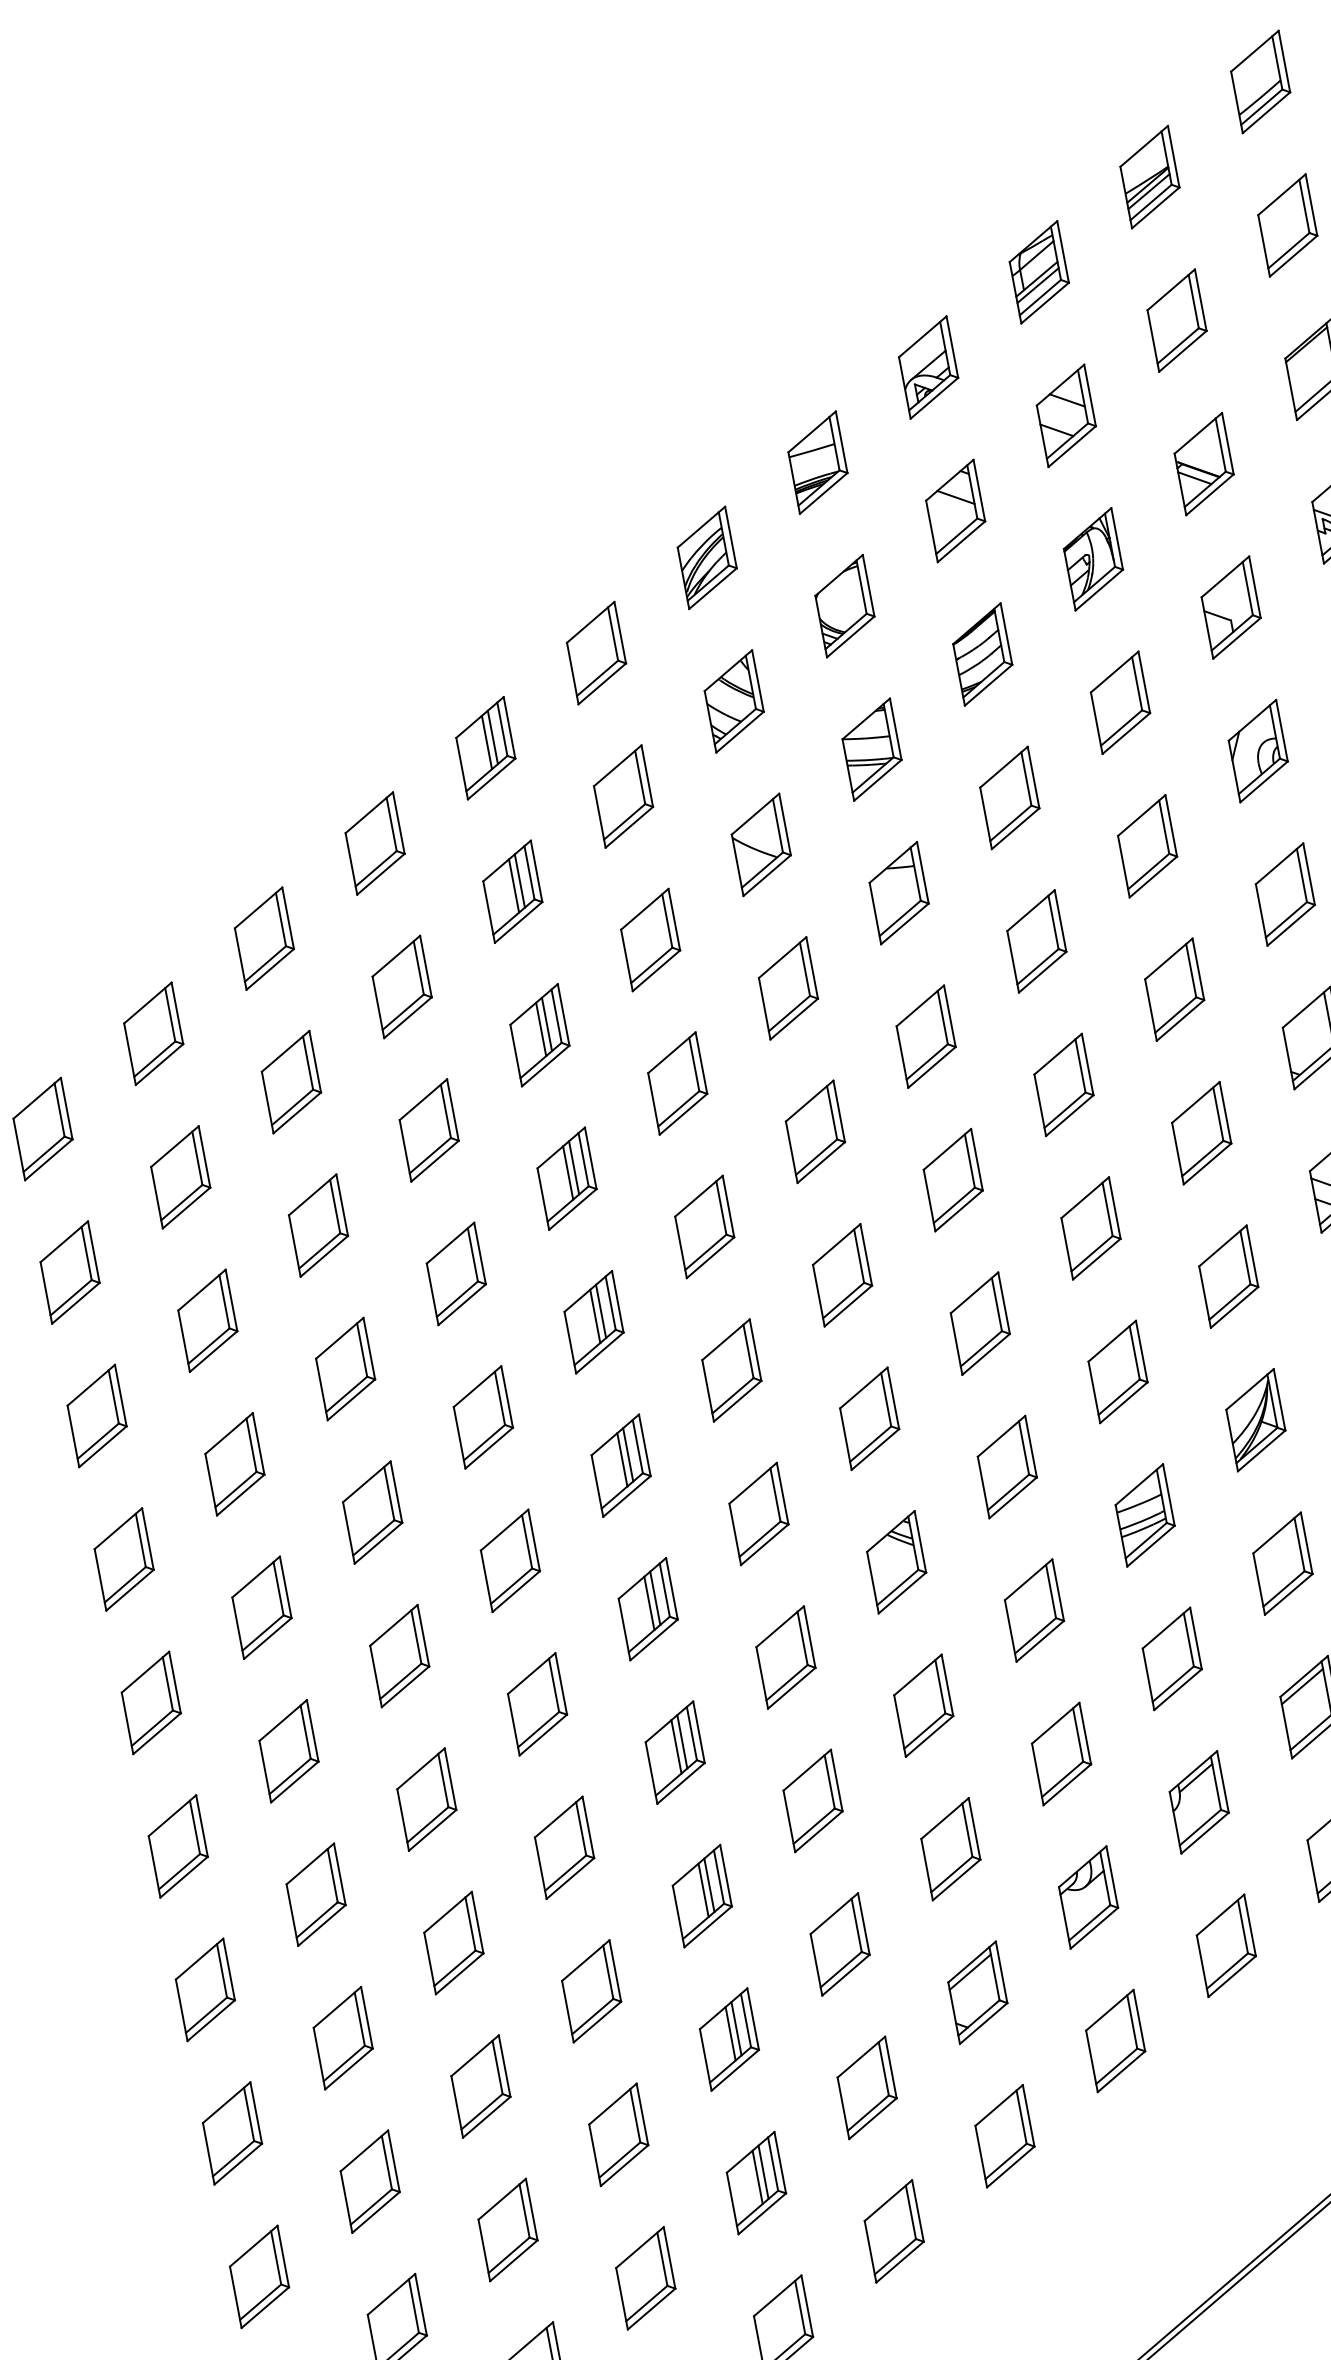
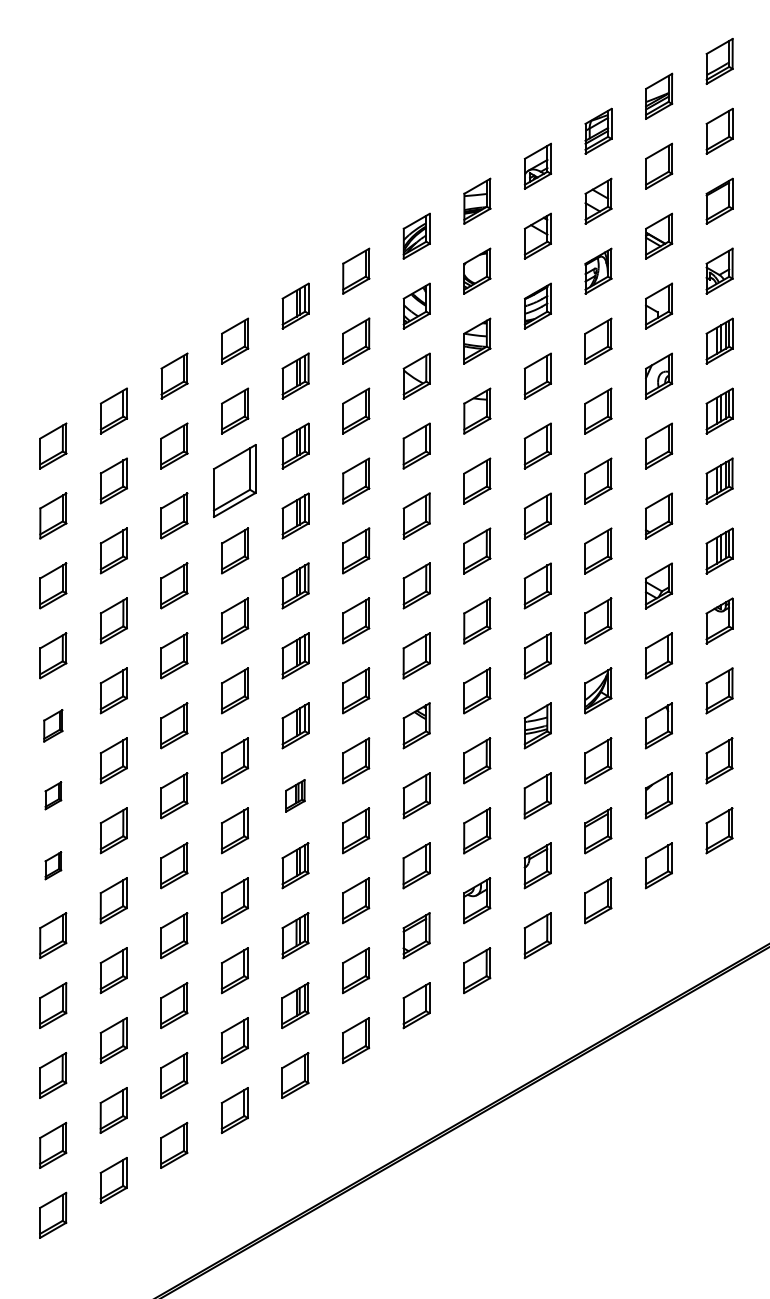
part: (429, 1129) -> (235, 480), size x1.6
part: (151, 1702) -> (53, 725), size x0.7
part: (675, 1752) -> (295, 795), size x0.7
part: (178, 1845) -> (53, 795), size x0.6
part: (205, 1989) -> (53, 865), size x0.6

